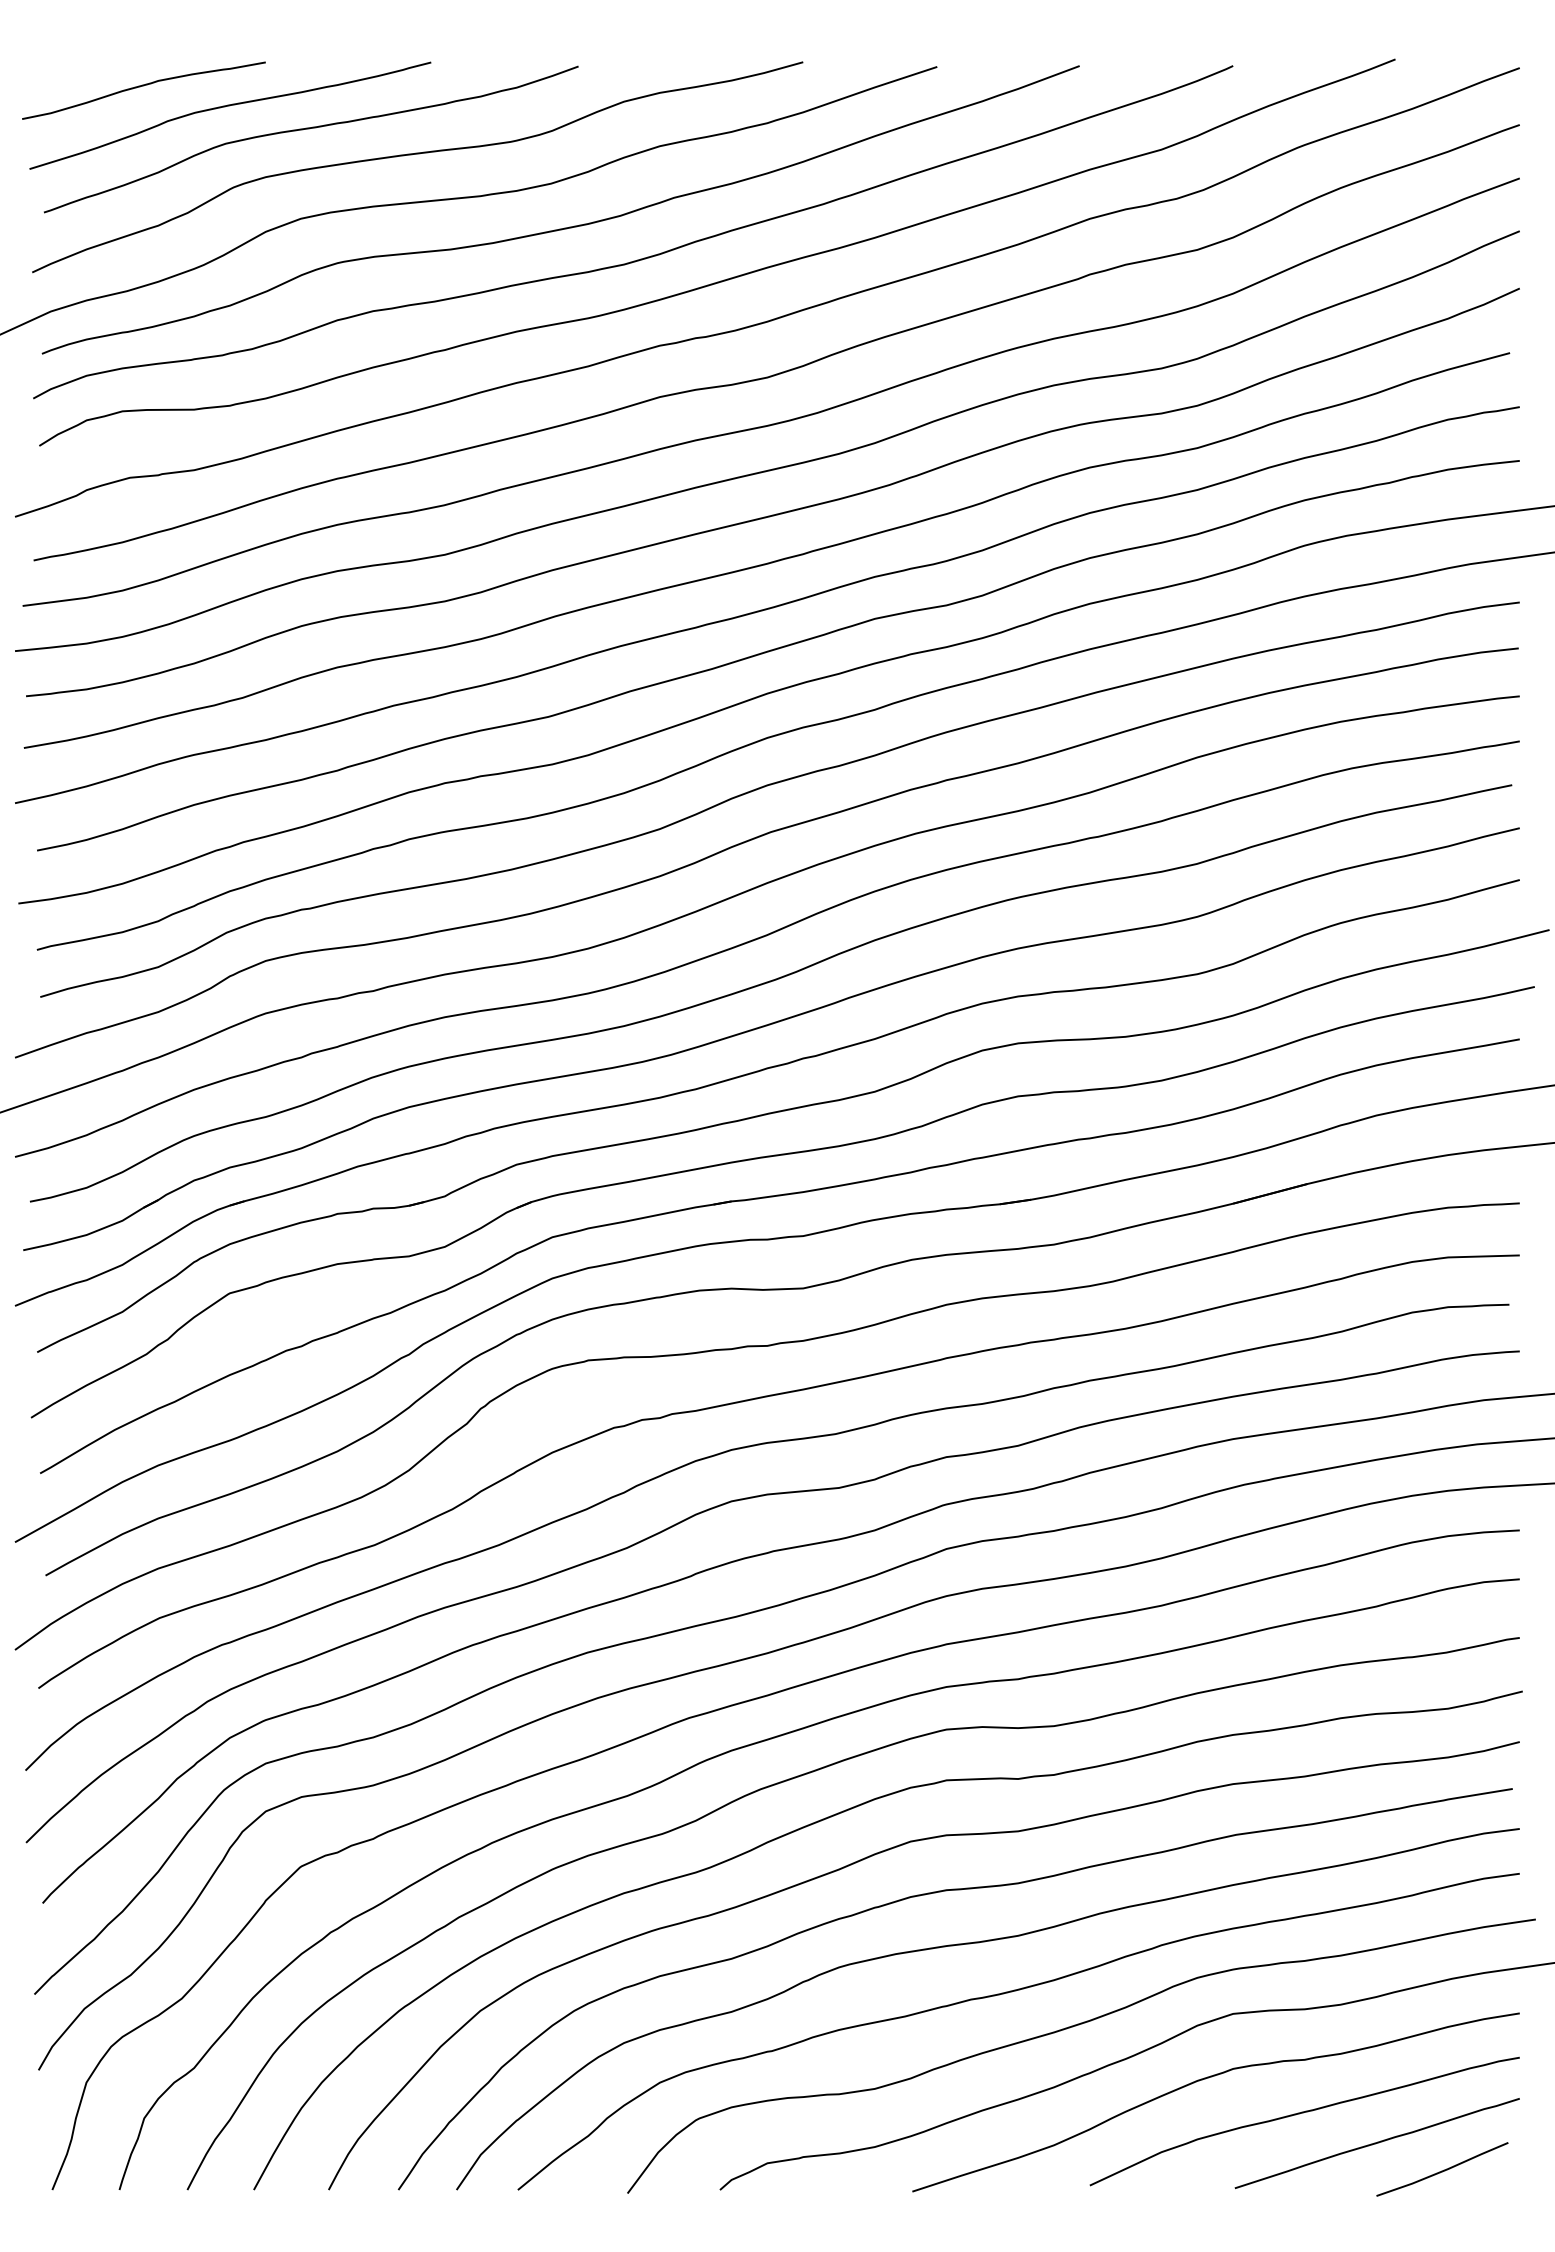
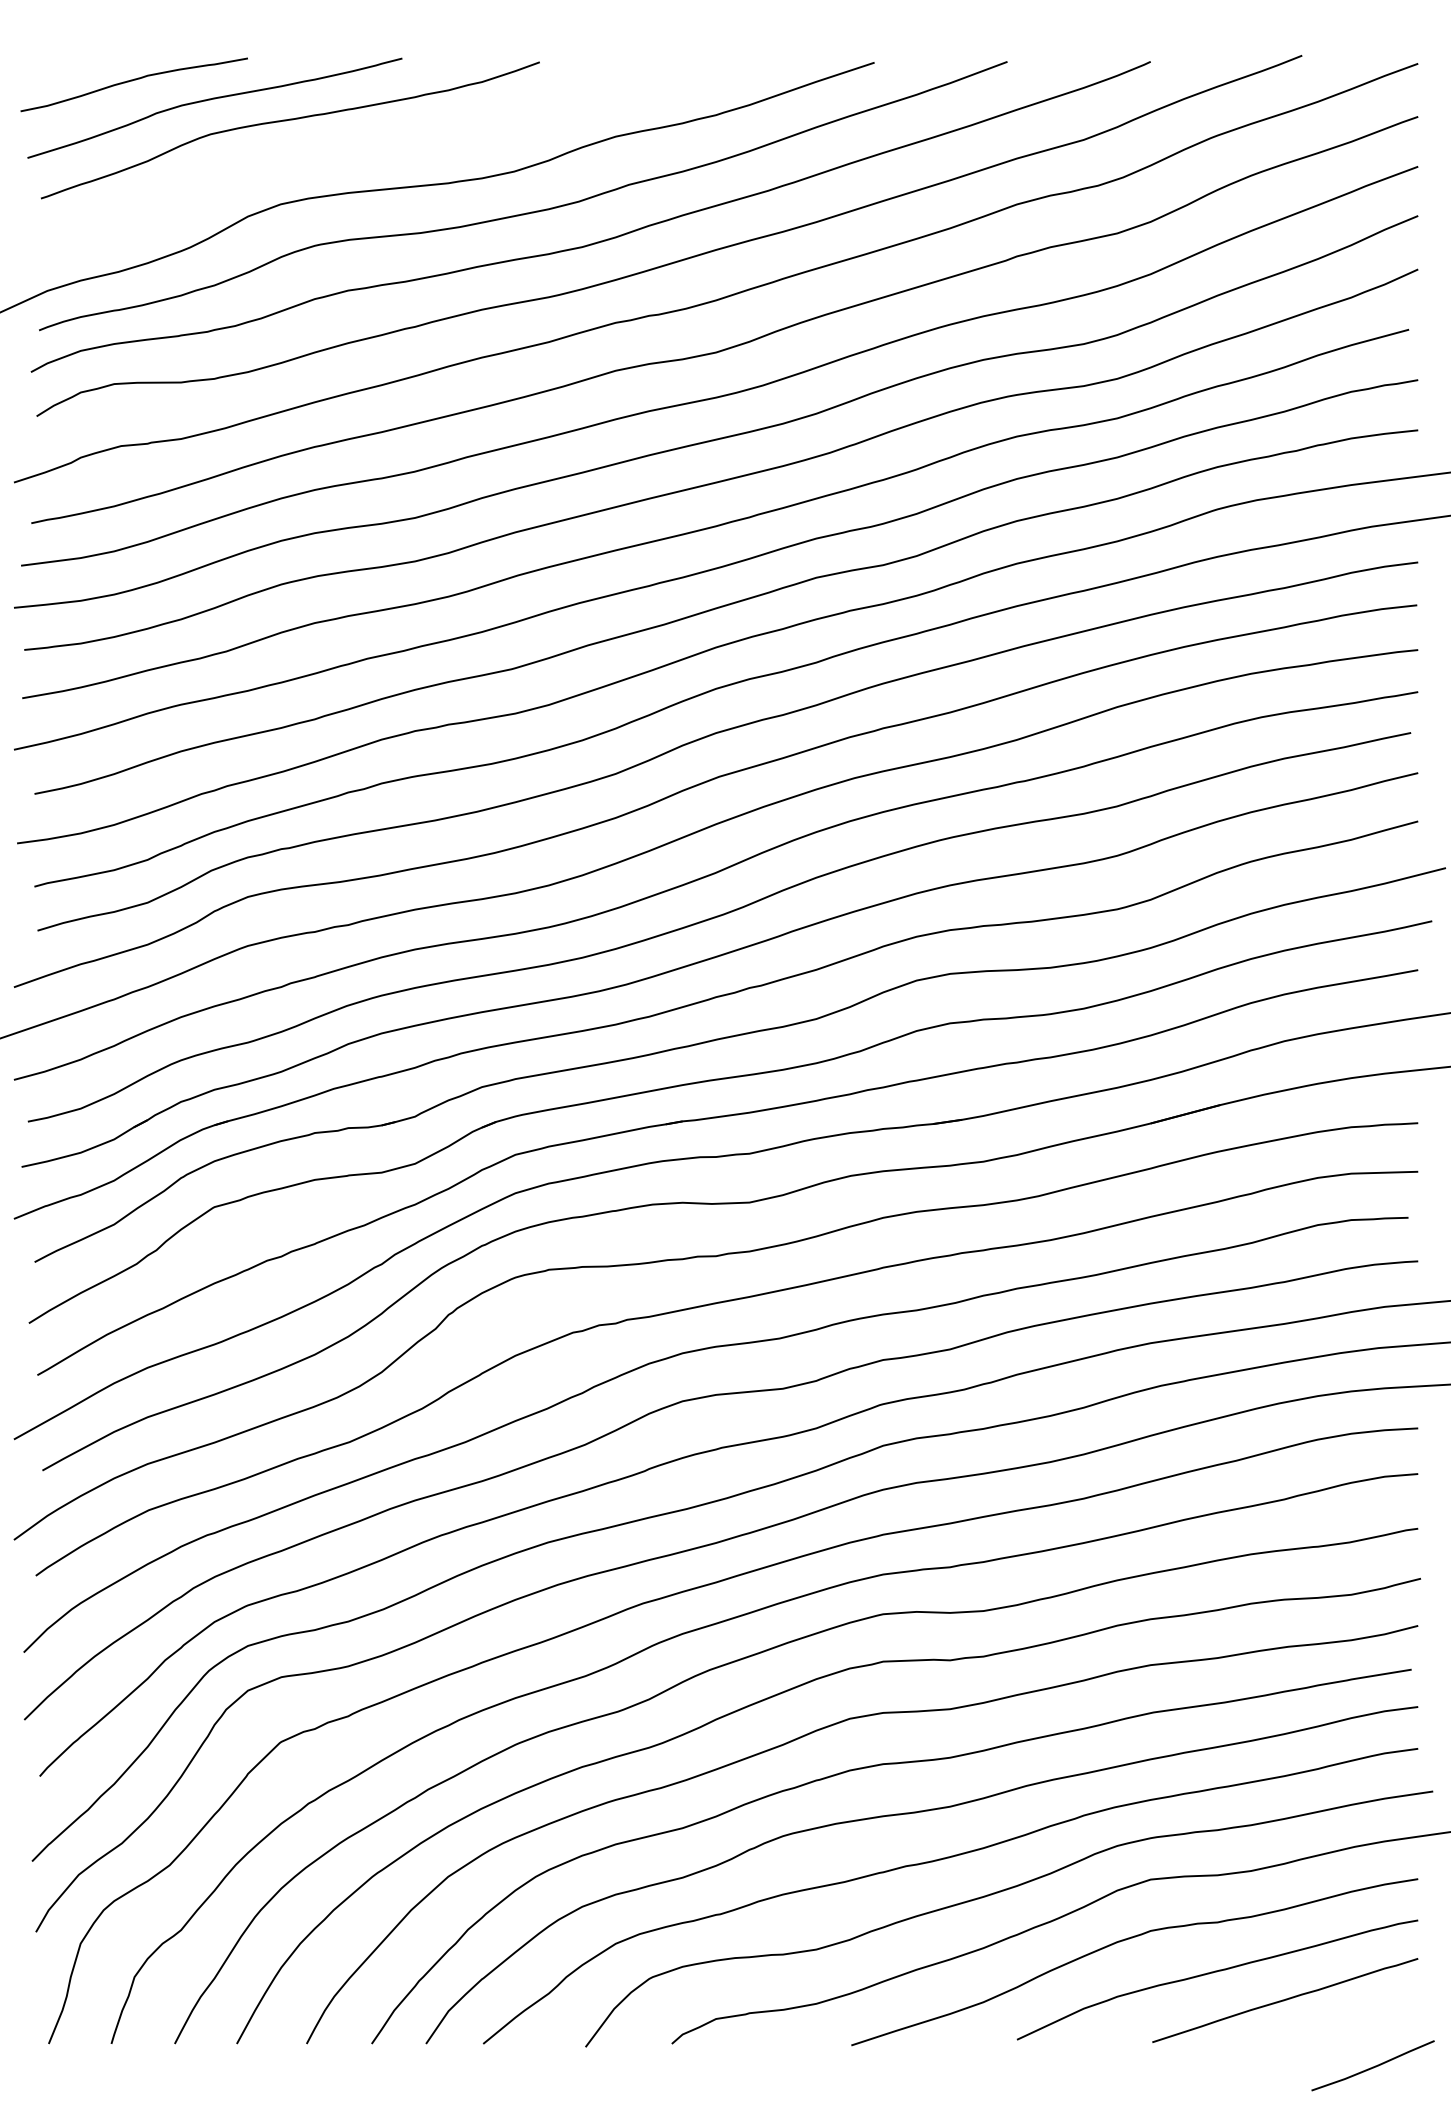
curve: (417, 154) -> (389, 144), removed
line: (1442, 2170) -> (1373, 2066), moved

